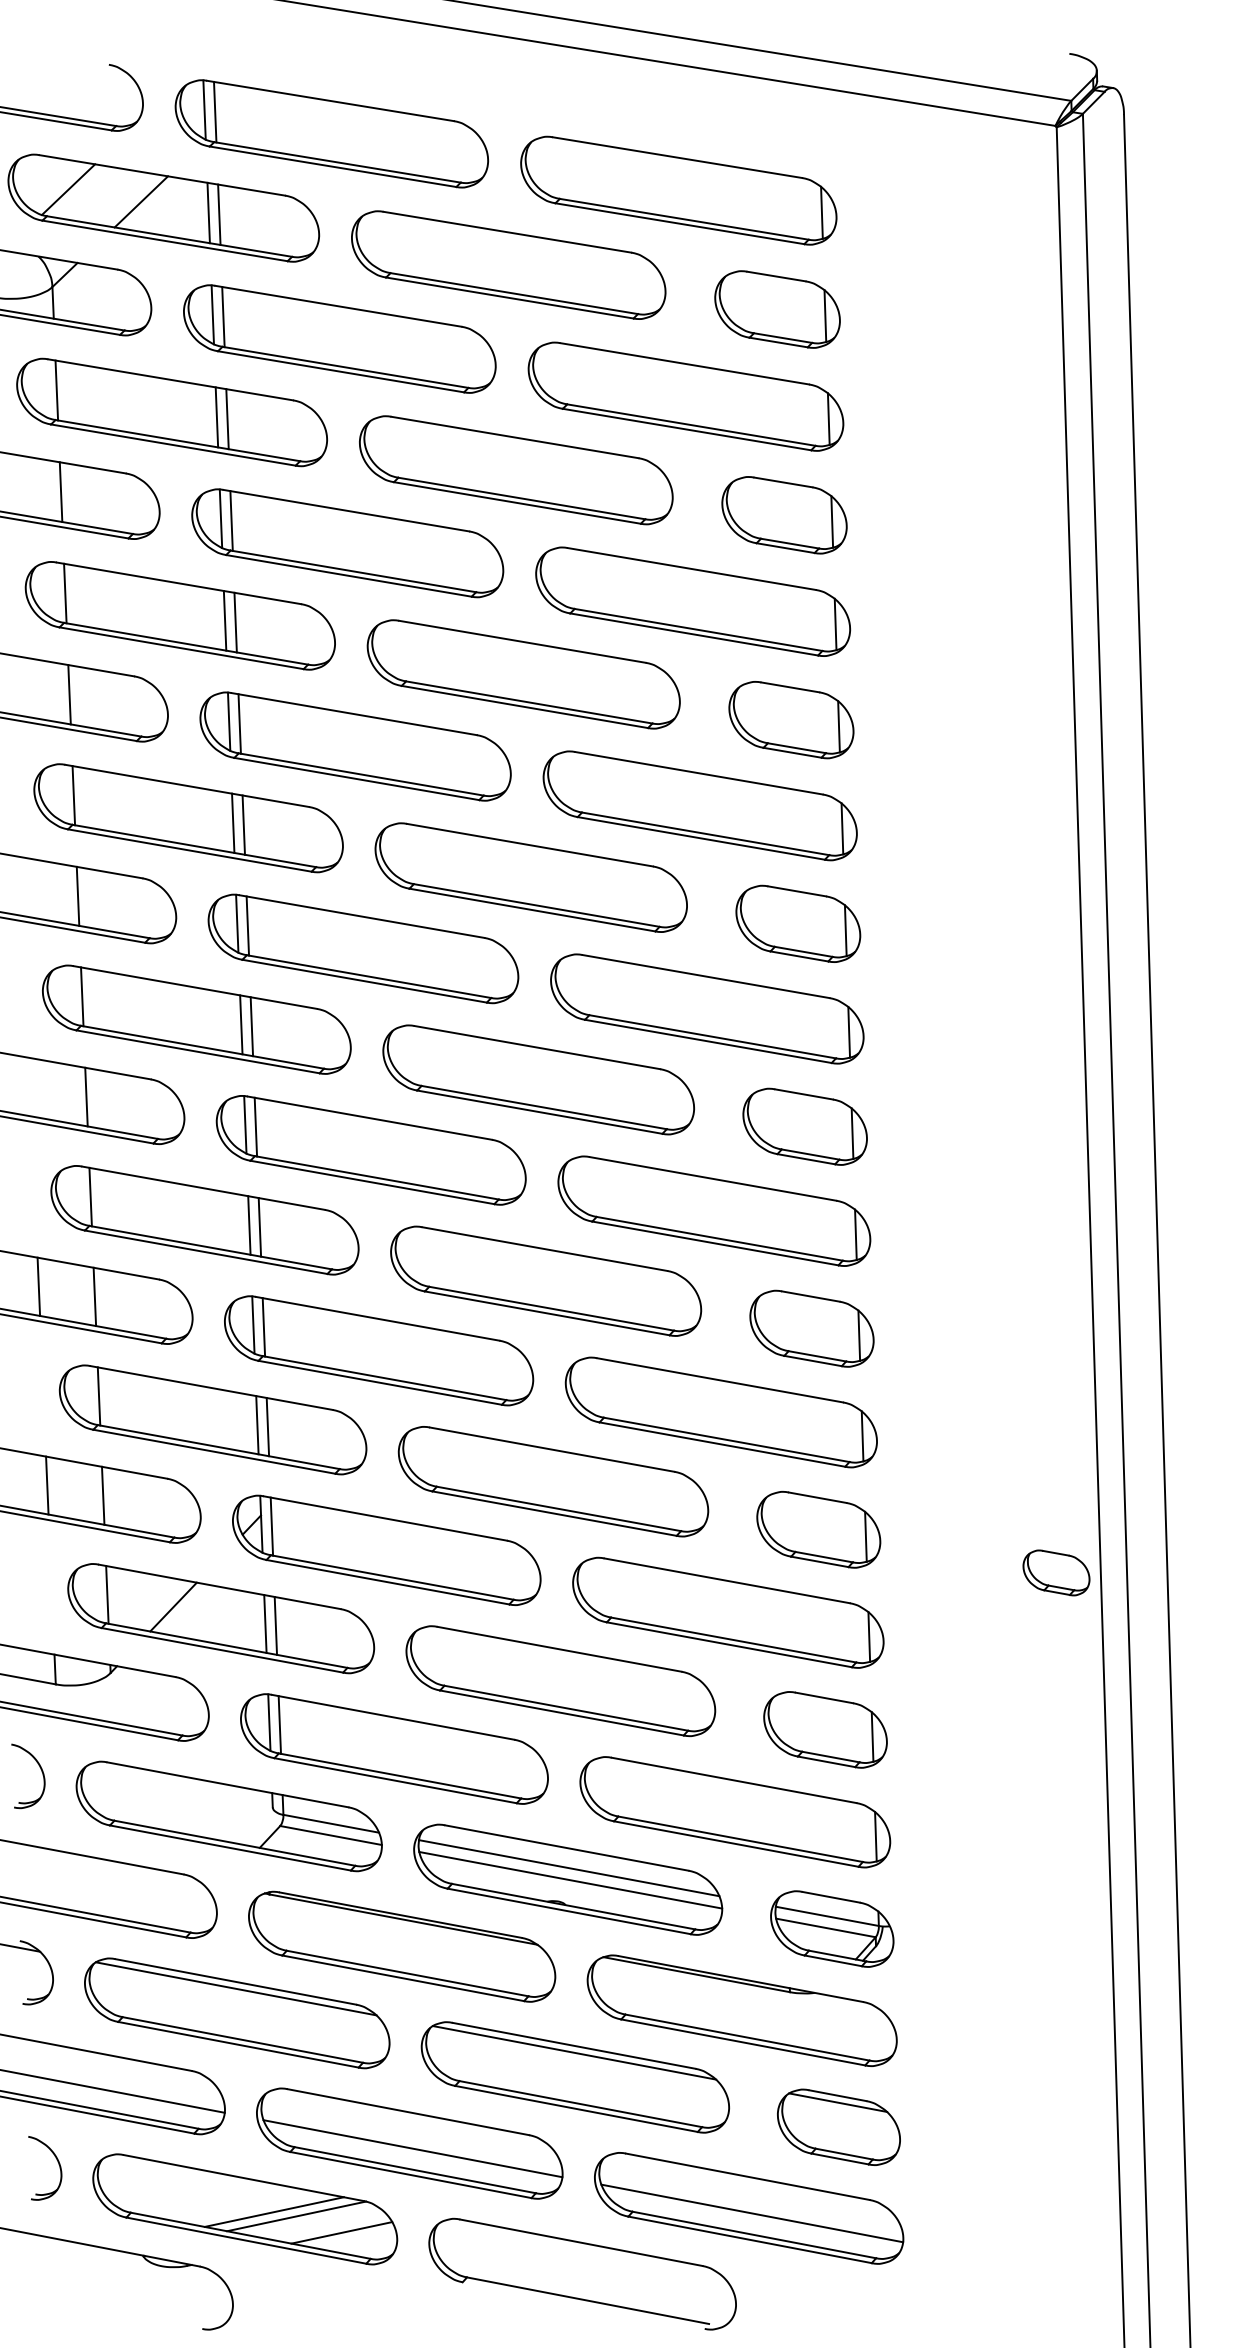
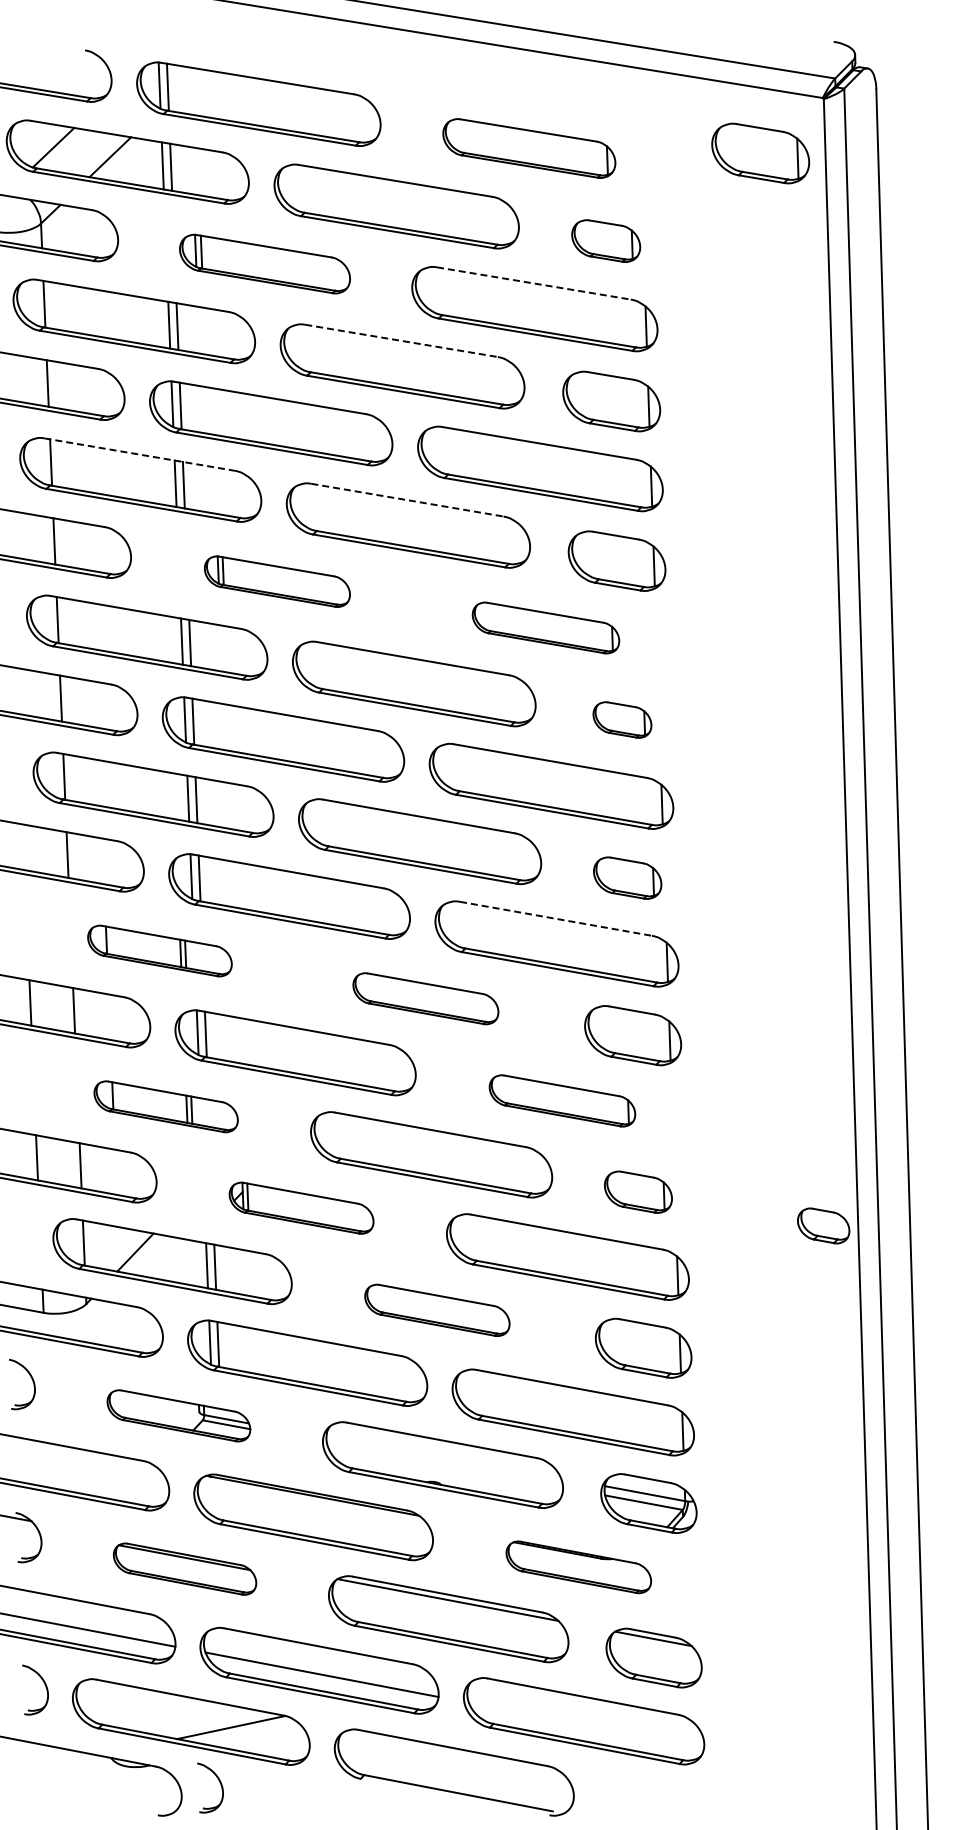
part: (679, 190) -> (529, 148), size x0.7
part: (975, 197) -> (760, 153), added
part: (776, 308) -> (605, 240), size x0.7
part: (339, 338) -> (264, 263), size x0.7
line: (685, 363) -> (534, 283), solid -> dashed
line: (514, 436) -> (401, 340), solid -> dashed
line: (178, 583) -> (139, 454), solid -> dashed
line: (522, 642) -> (407, 500), solid -> dashed
part: (355, 746) -> (277, 581), size x0.6
part: (699, 805) -> (545, 627), size x0.6
part: (798, 923) -> (622, 719), size x0.6
part: (804, 1125) -> (627, 877), size x0.7
line: (713, 1178) -> (556, 918), solid -> dashed
part: (204, 1219) -> (159, 950), size x0.6
part: (545, 1281) -> (425, 998), size x0.6
part: (721, 1411) -> (562, 1100), size x0.6
part: (212, 1419) -> (165, 1106), size x0.6
part: (818, 1528) -> (638, 1191), size x0.7
part: (386, 1549) -> (301, 1207), size x0.6
part: (561, 1681) -> (437, 1310), size x0.6
part: (228, 1816) -> (178, 1415), size x0.6
line: (568, 1867) -> (443, 1455), removed
line: (571, 1880) -> (445, 1465), removed
part: (741, 2011) -> (578, 1567), size x0.6
part: (236, 2012) -> (184, 1568), size x0.6
line: (273, 2211) -> (213, 1723), removed
line: (752, 2212) -> (586, 1724), removed
line: (341, 2231) -> (266, 1739), removed
part: (282, 2290) -> (220, 1785), added

